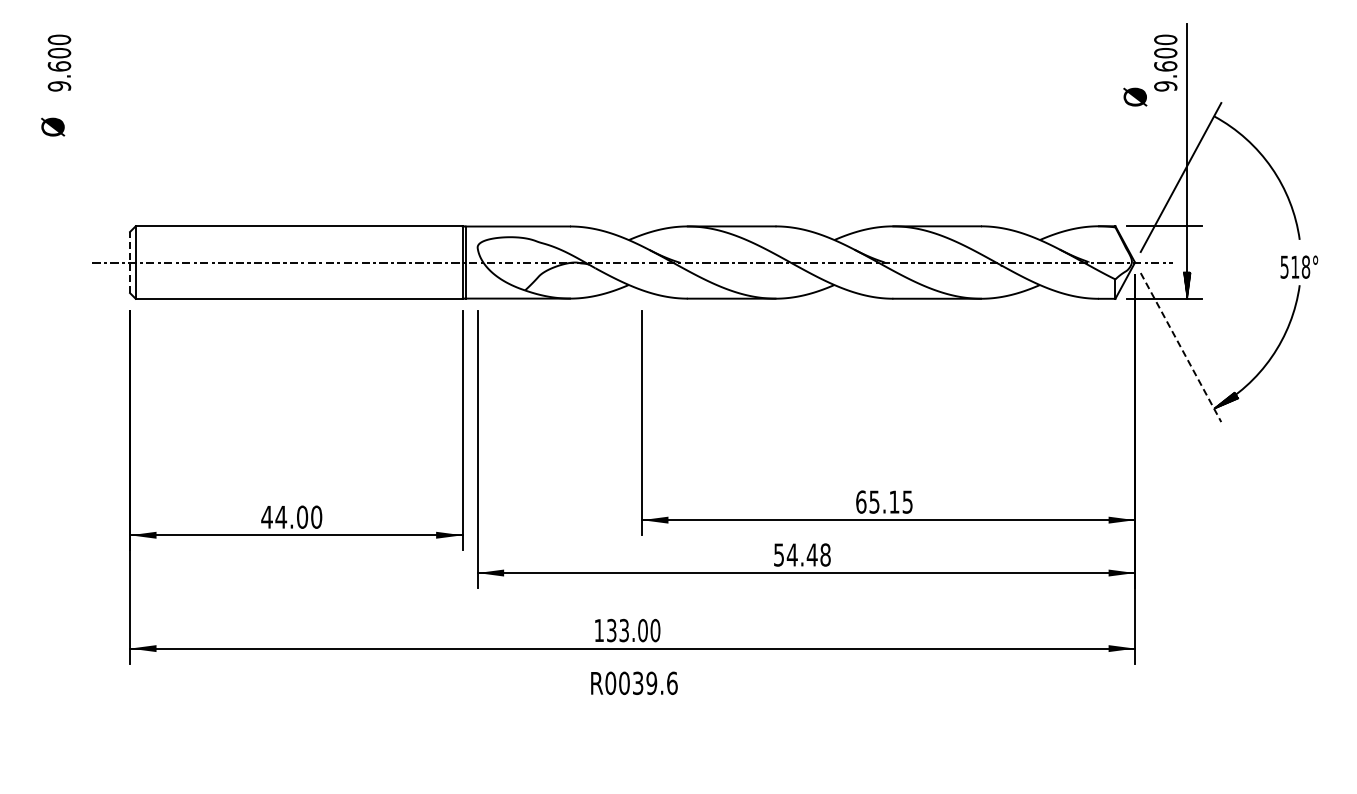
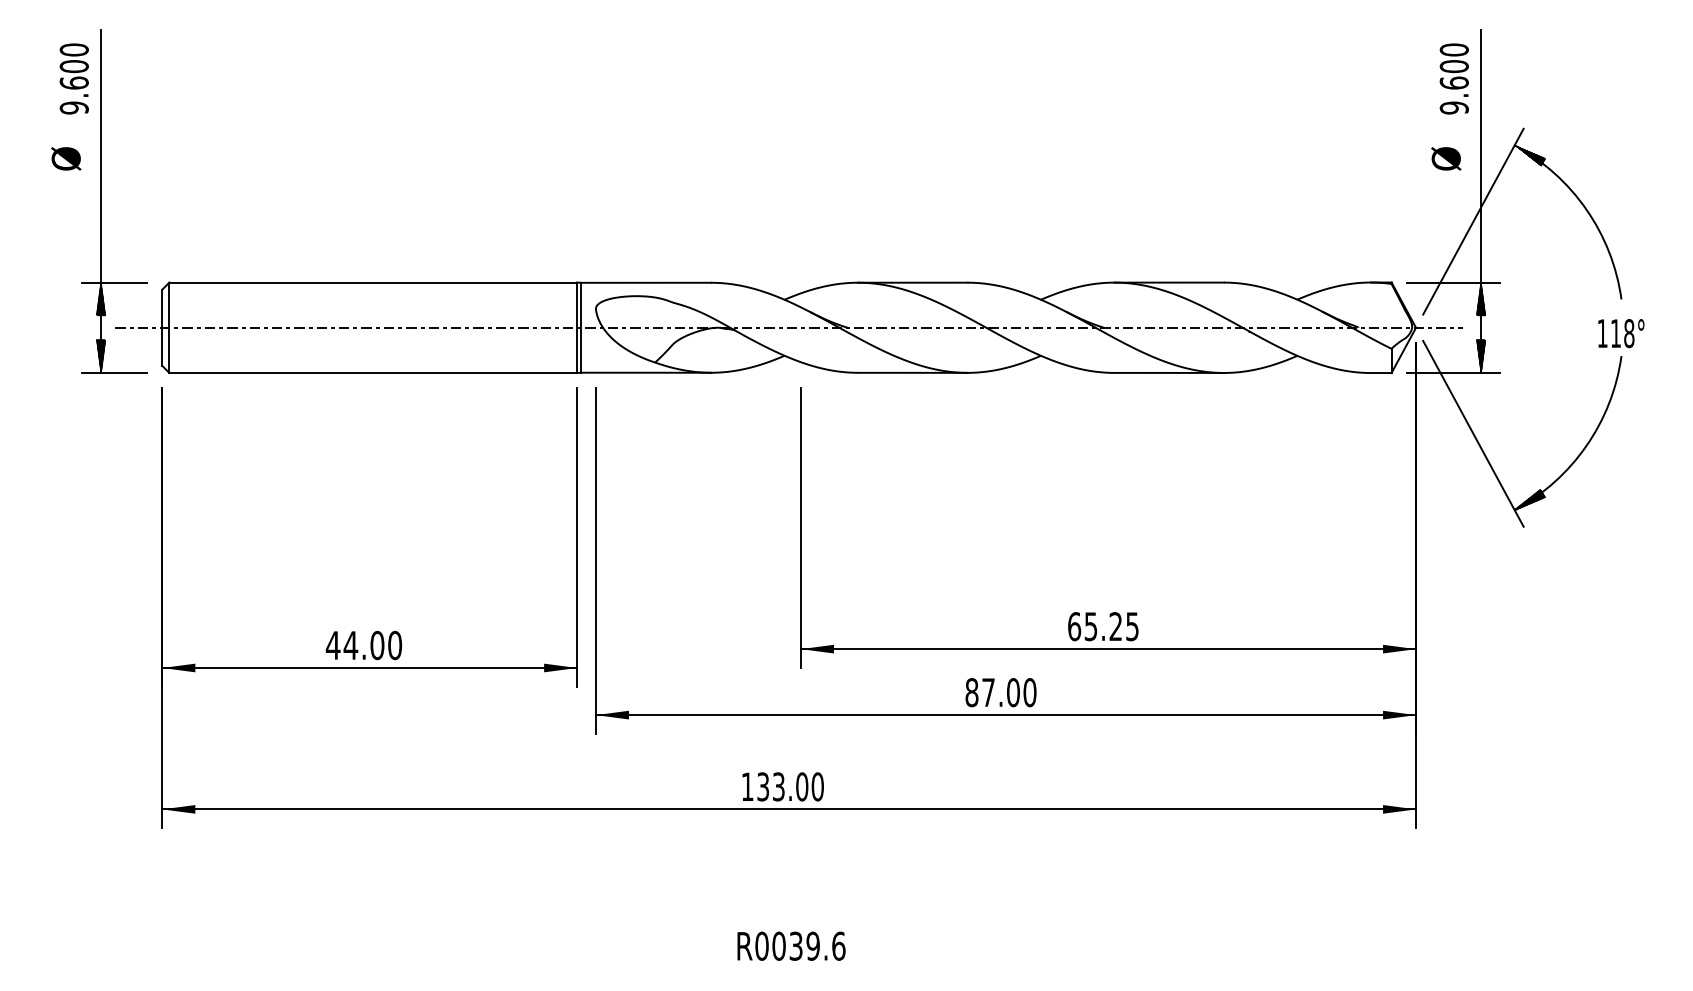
text: (1135, 96) -> (1446, 158), moved
hatch: (1226, 124) -> (1530, 155), added
part: (81, 161) -> (101, 201), added
hatch: (1186, 239) -> (1480, 299), added
line: (130, 262) -> (162, 327), dashed -> solid
text: (1284, 266) -> (1602, 332), 518° -> 118°
line: (1181, 347) -> (1473, 433), dashed -> solid
text: (894, 501) -> (1115, 625), 65.15 -> 65.25
text: (802, 554) -> (1001, 691), 54.48 -> 87.00
text: (634, 682) -> (791, 945), moved

